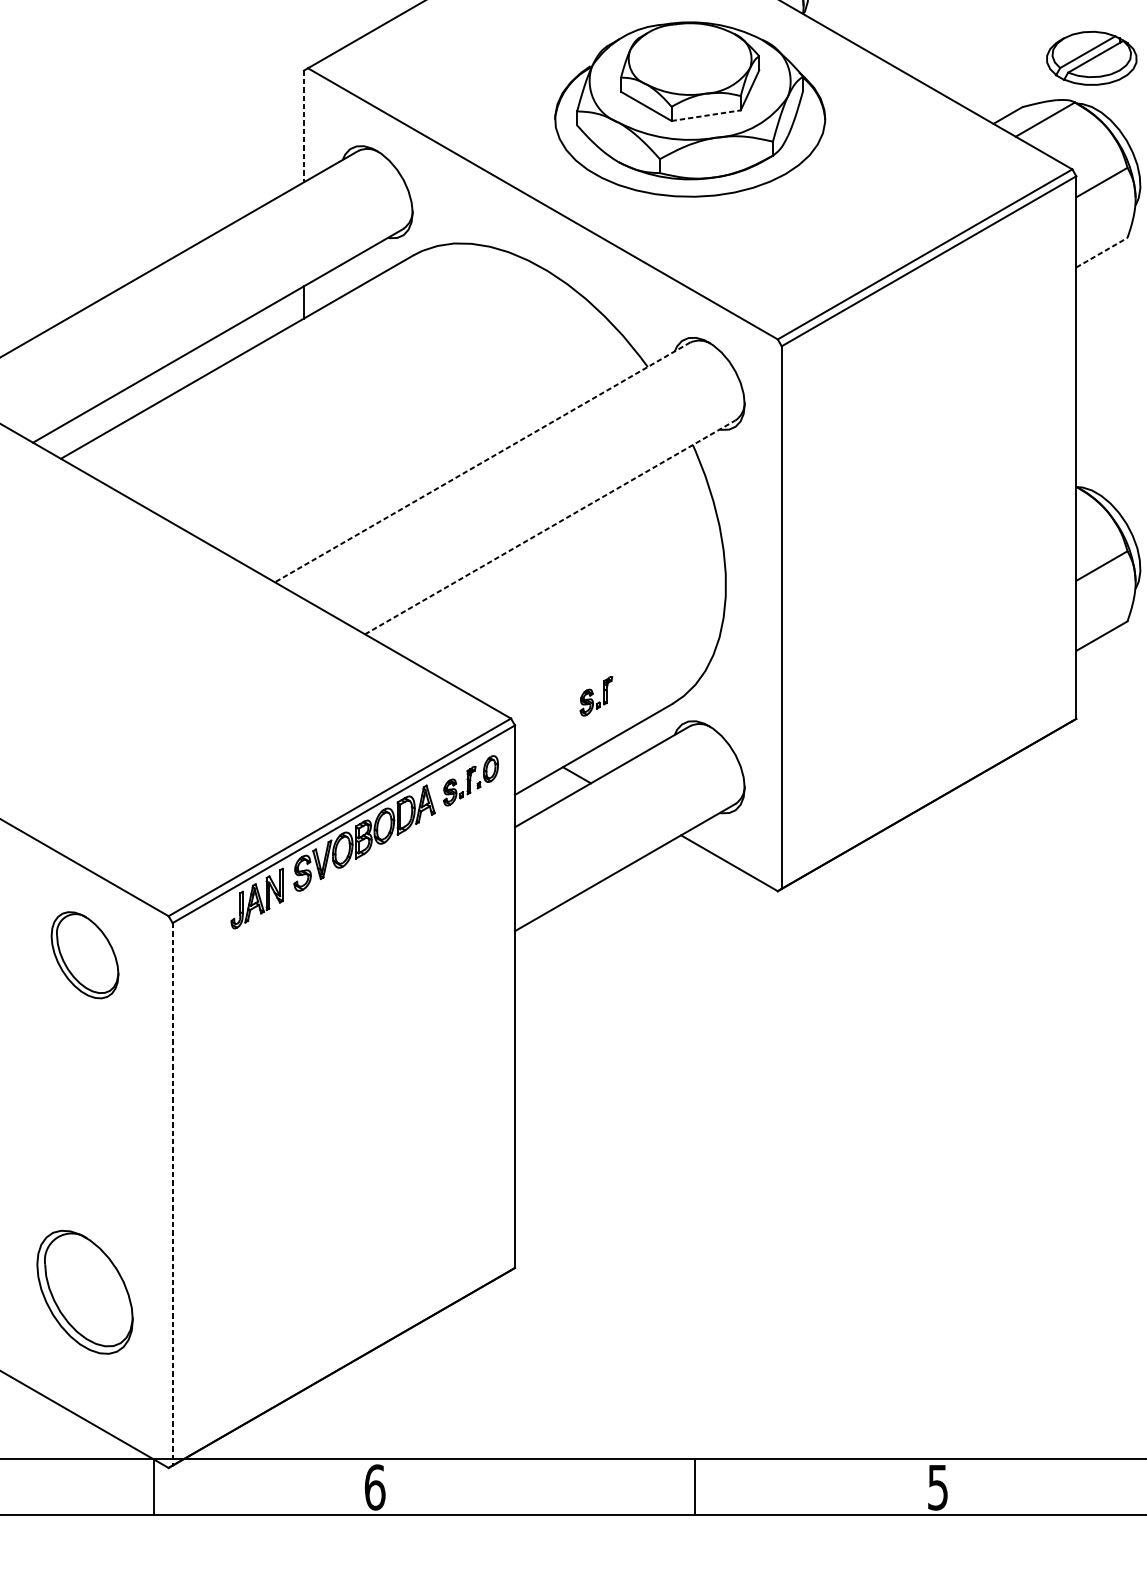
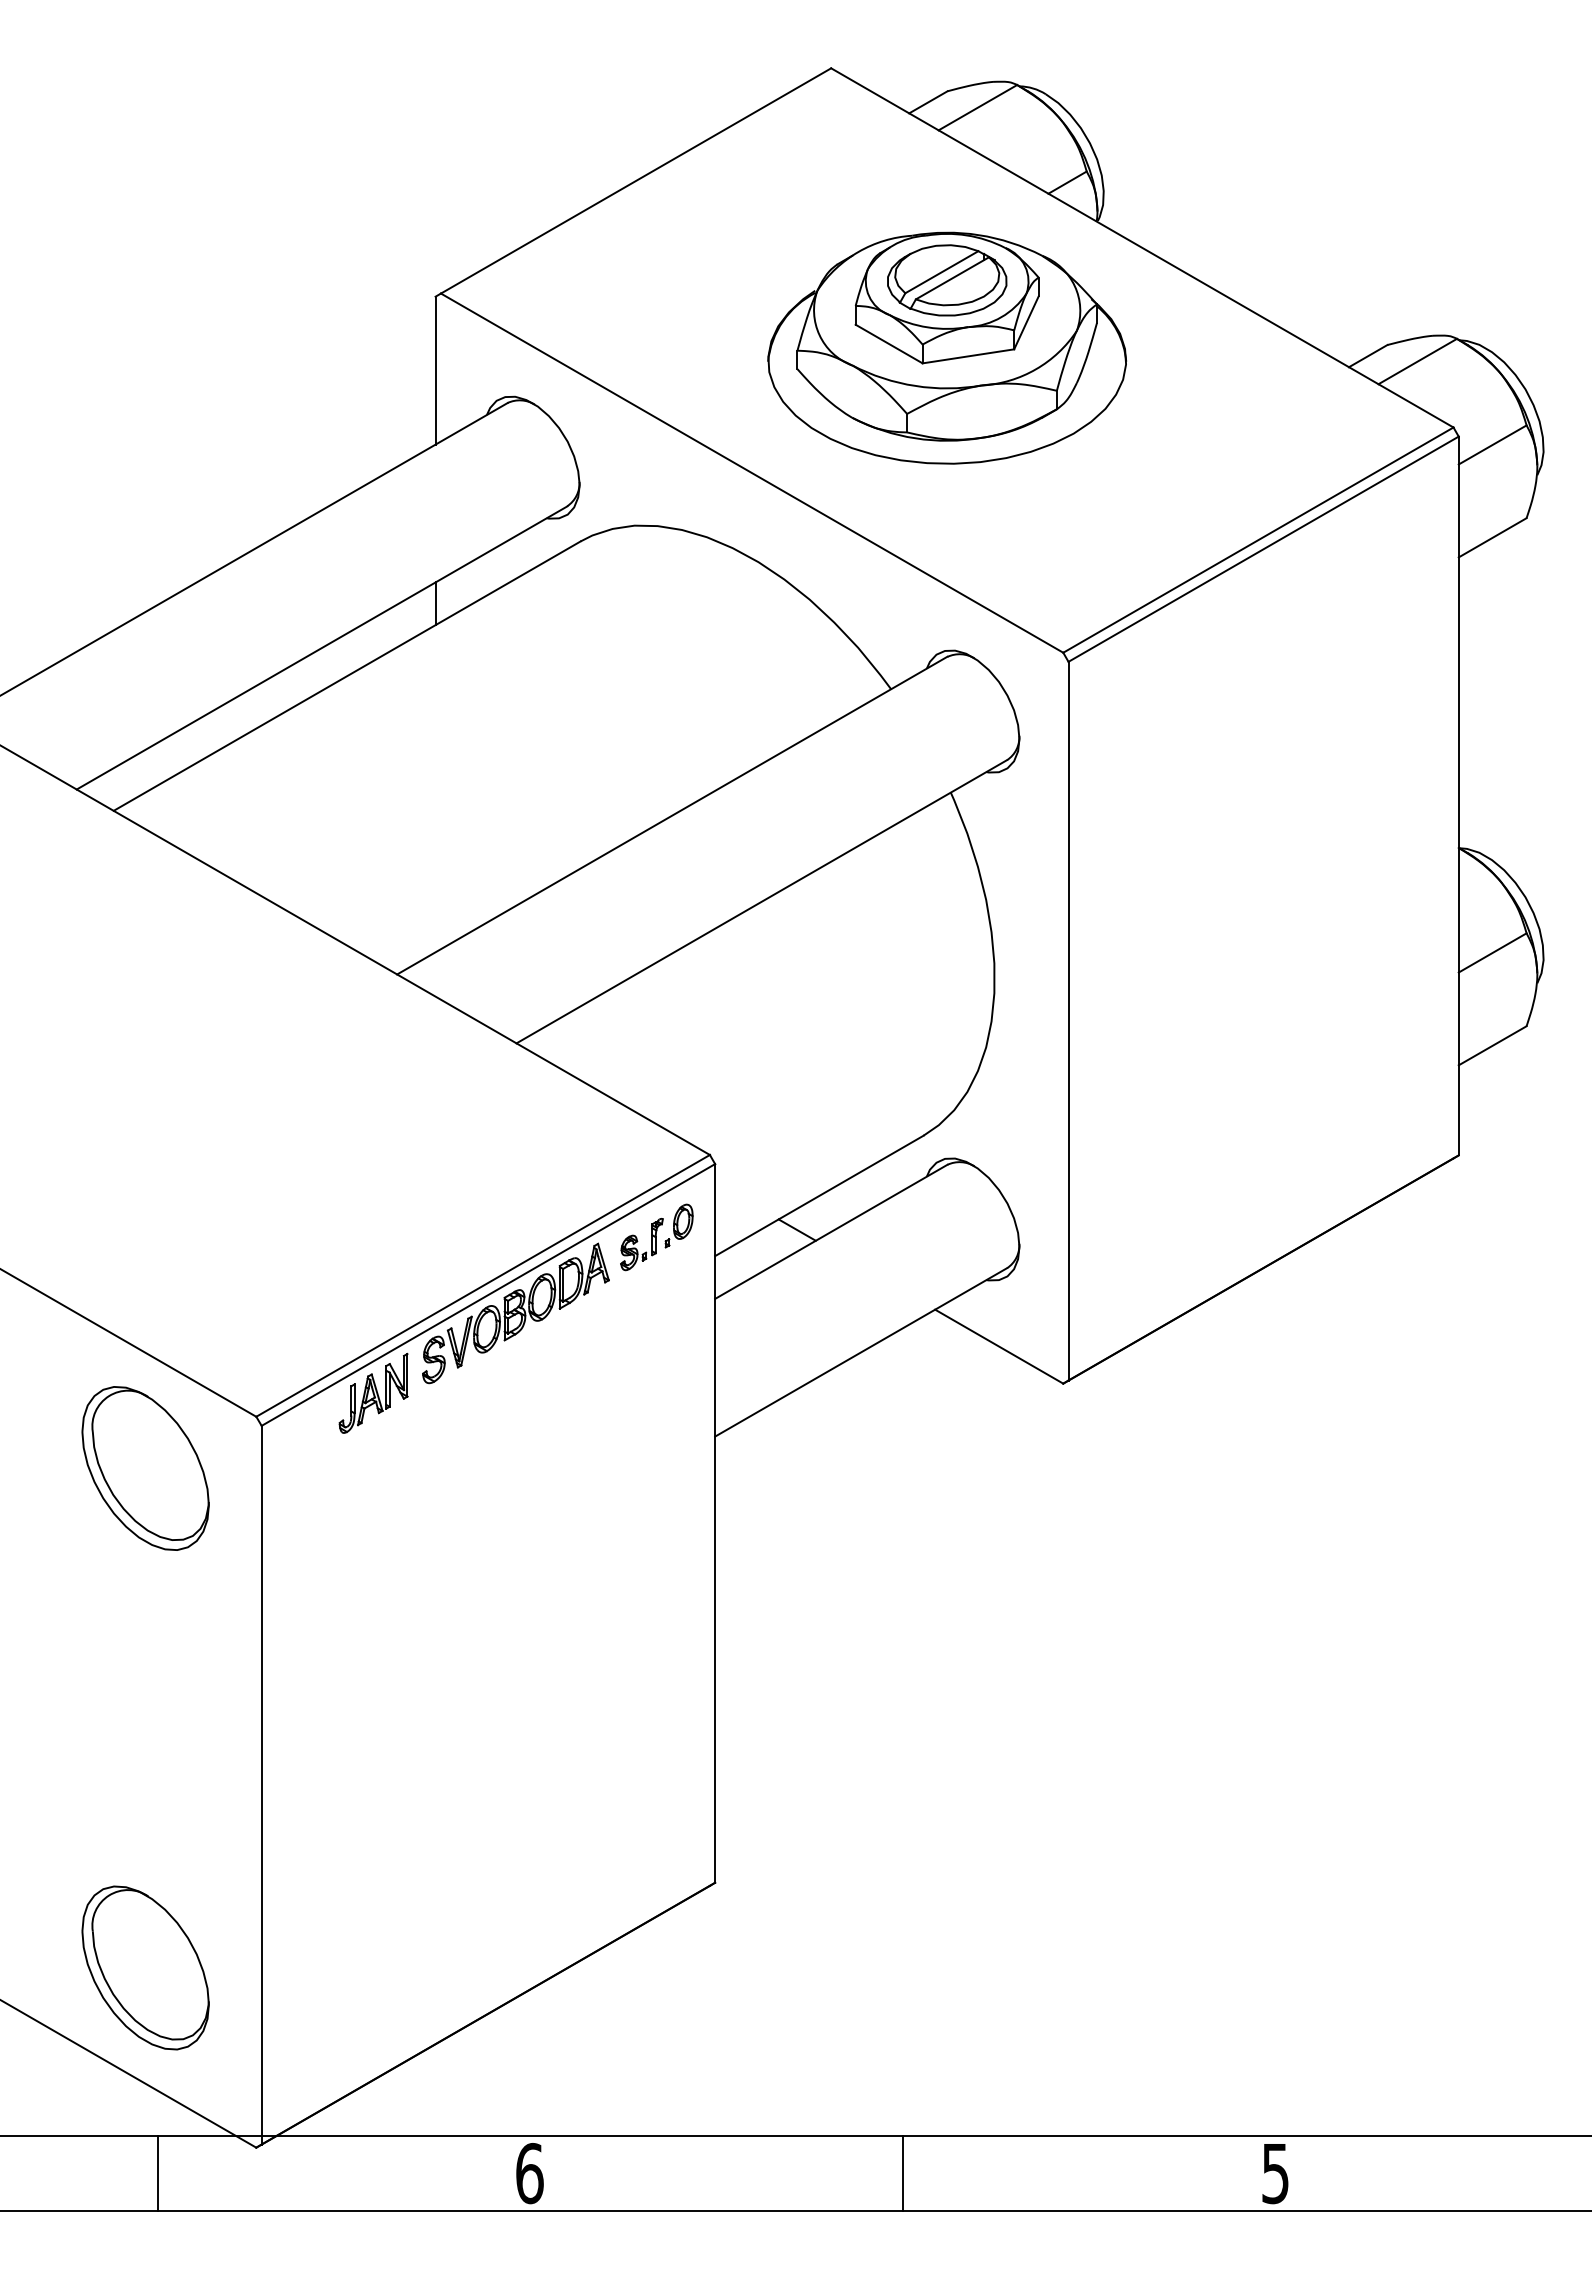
part: (1092, 58) -> (947, 280), moved
line: (706, 115) -> (968, 356), dashed -> solid
line: (303, 126) -> (435, 370), dashed -> solid
line: (1102, 252) -> (1493, 537), dashed -> solid
line: (482, 462) -> (672, 815), dashed -> solid
line: (550, 527) -> (762, 901), dashed -> solid
part: (596, 696) -> (822, 1125), removed
part: (84, 955) -> (145, 1468), size x1.43
line: (172, 1194) -> (261, 1785), dashed -> solid
part: (84, 1291) -> (145, 1967), moved
line: (153, 1487) -> (157, 2173), moved
line: (694, 1487) -> (903, 2173), moved

